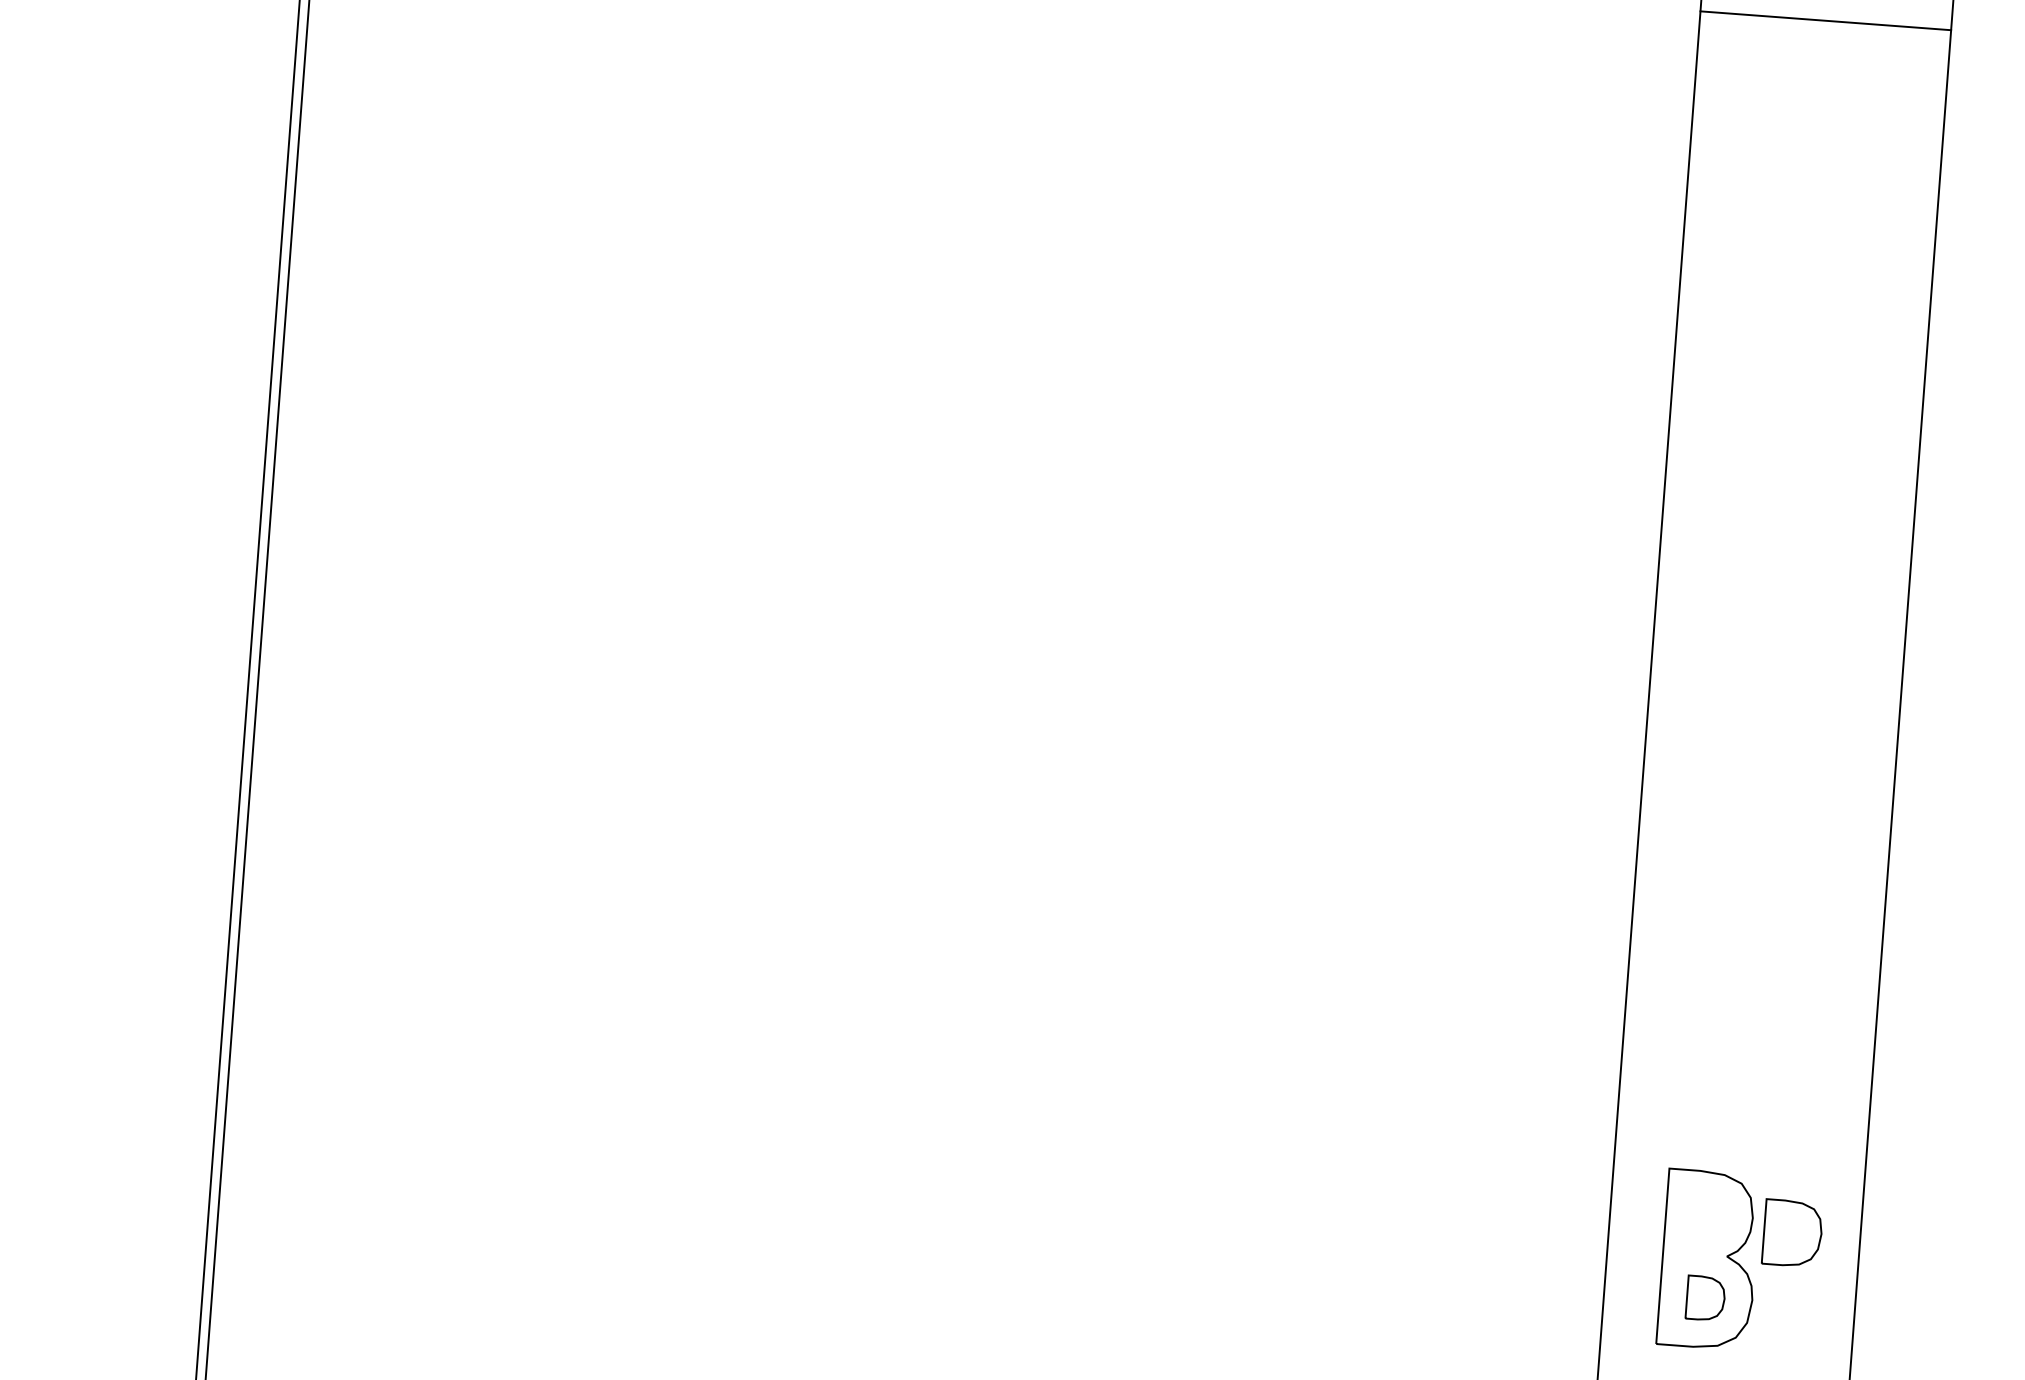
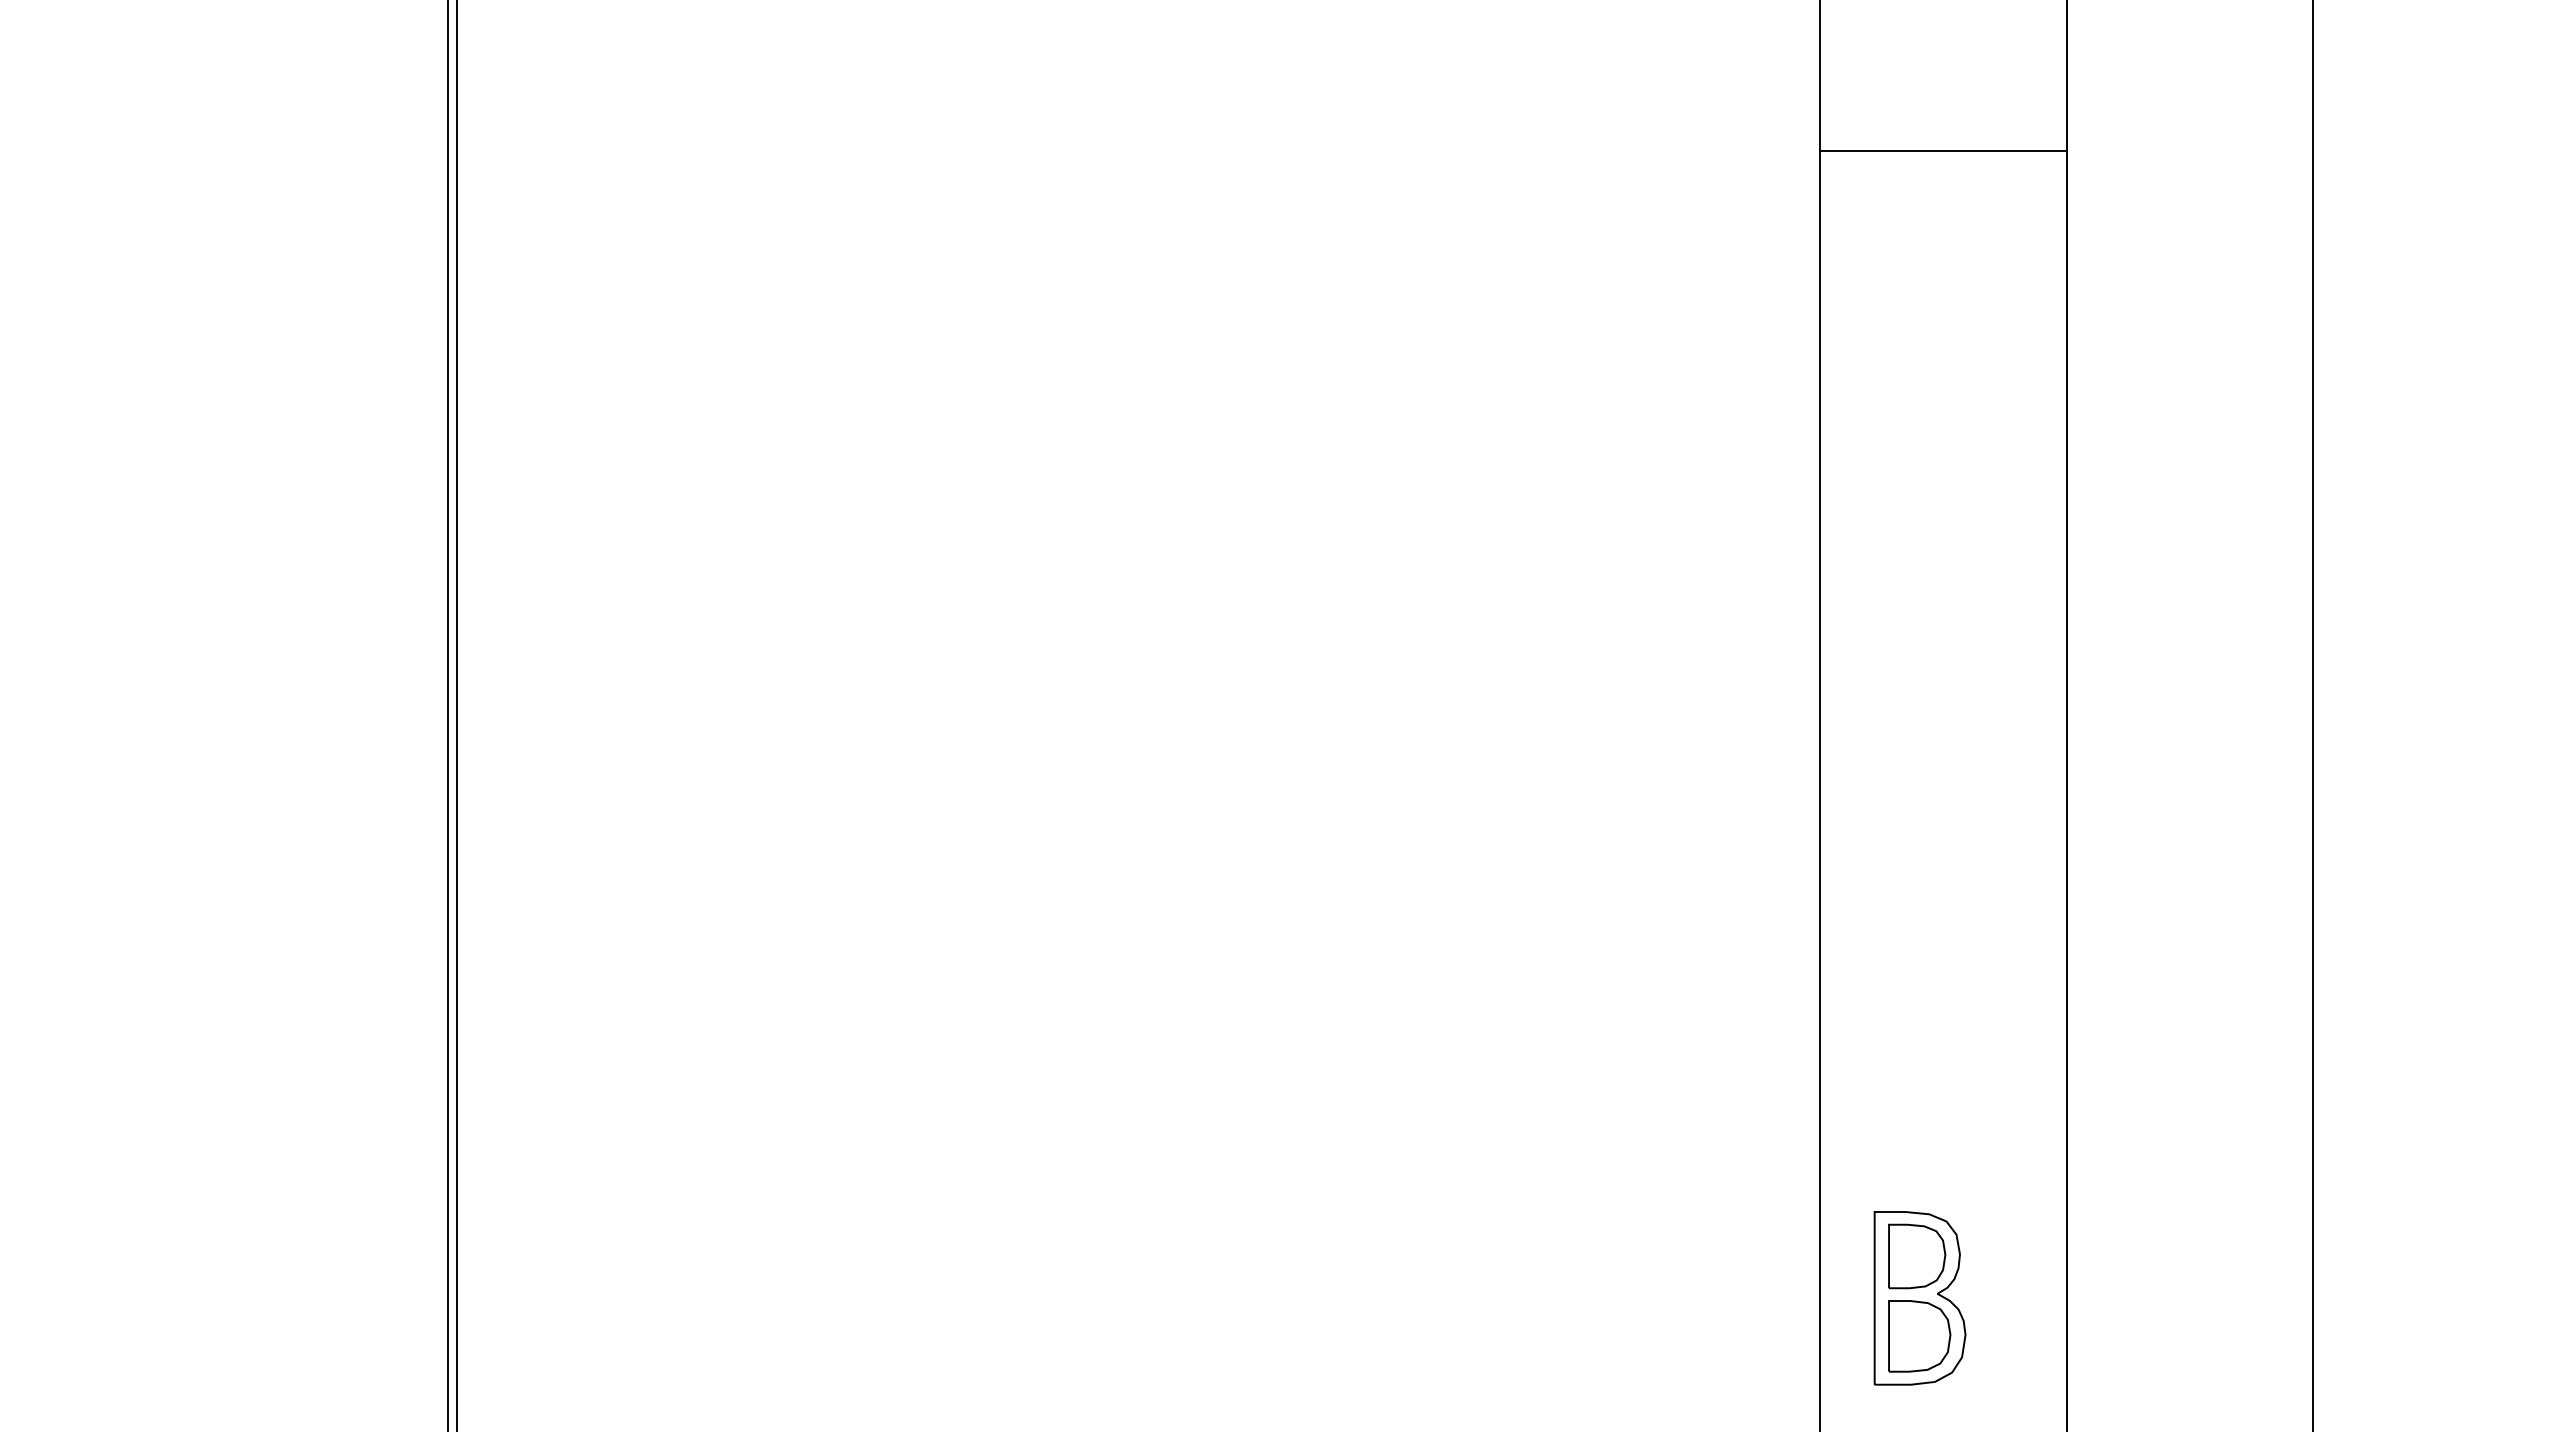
line: (1825, 20) -> (1942, 150), moved
part: (1793, 1233) -> (1917, 1256), moved
part: (1705, 1298) -> (1919, 1336), size x1.67

